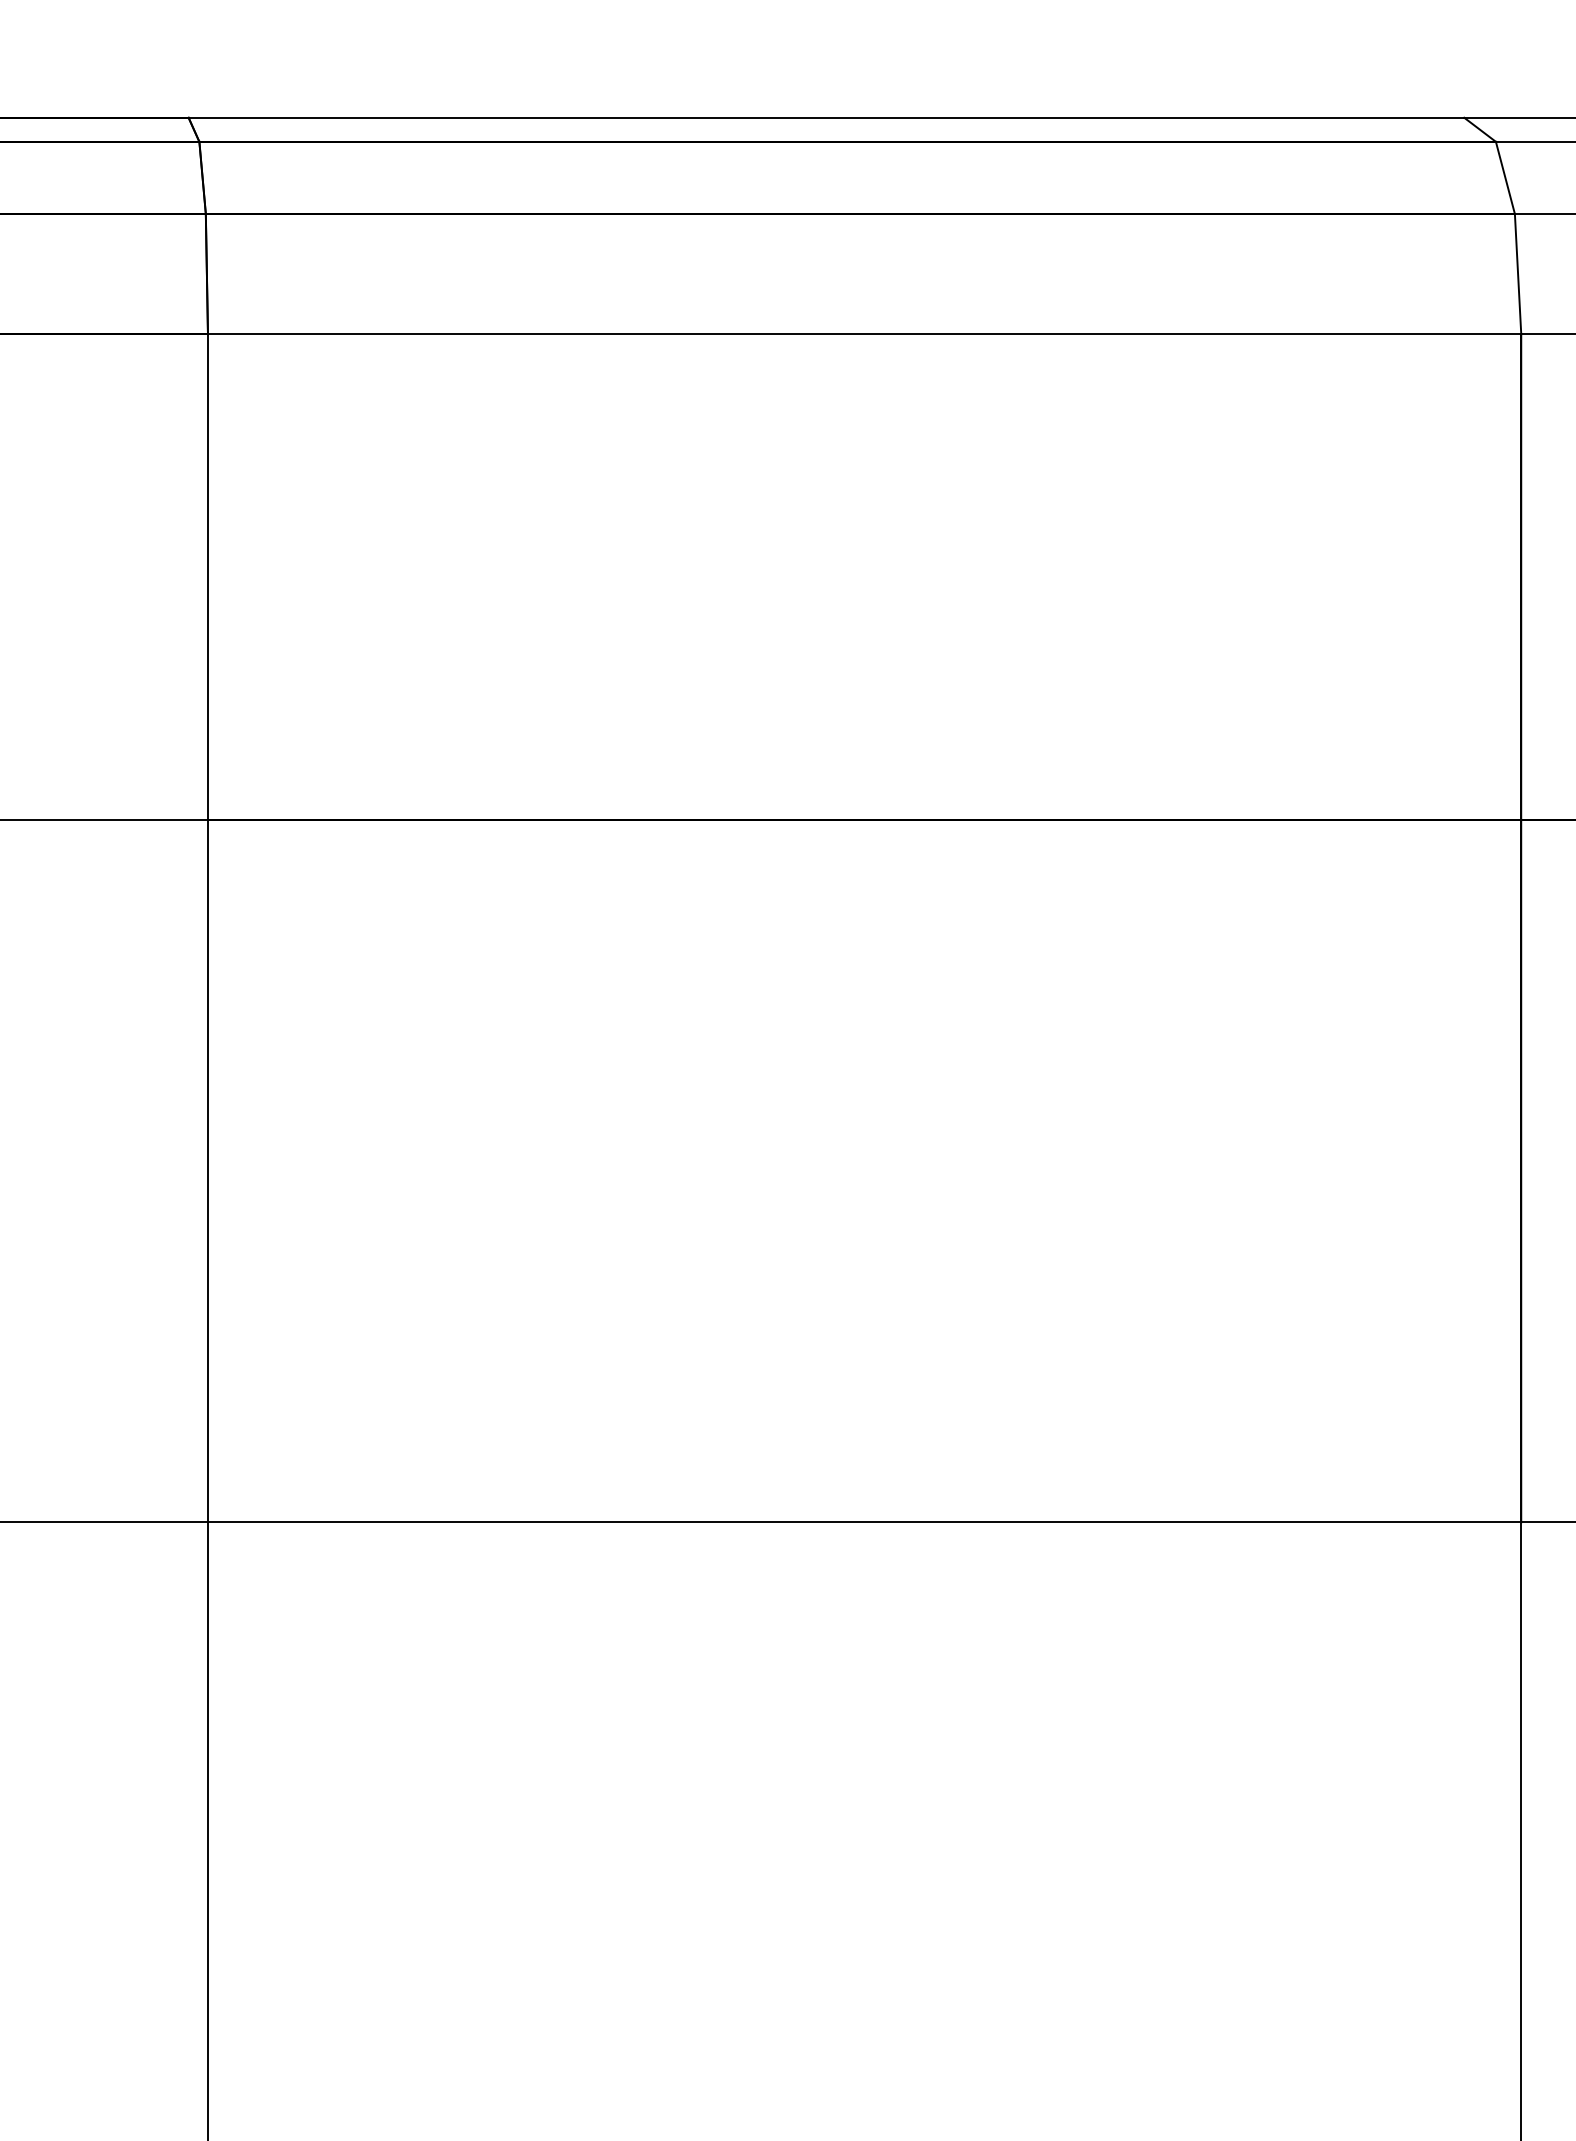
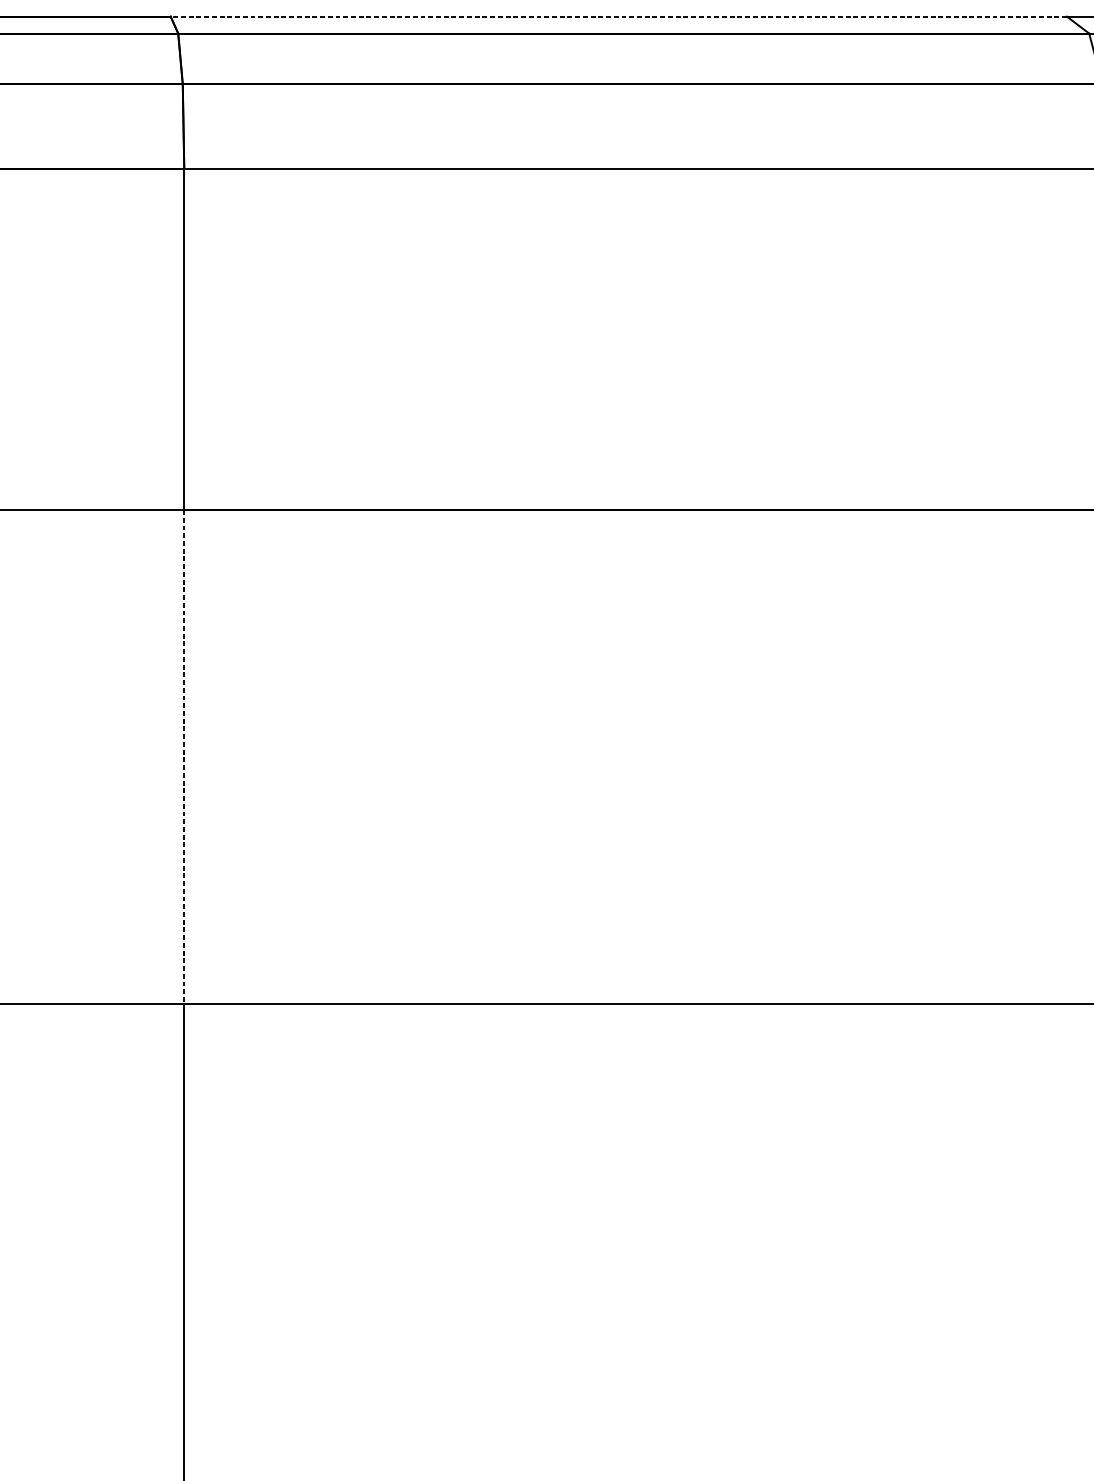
line: (826, 117) -> (618, 16), solid -> dashed
line: (207, 1171) -> (183, 756), solid -> dashed

